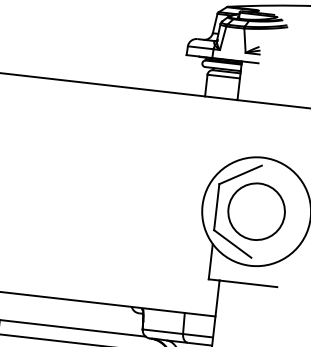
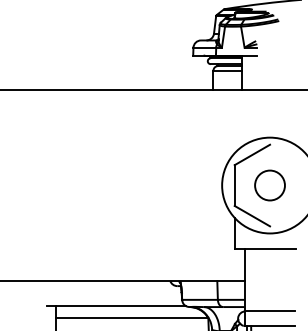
circle: (256, 211) -> (269, 185), size x0.6

